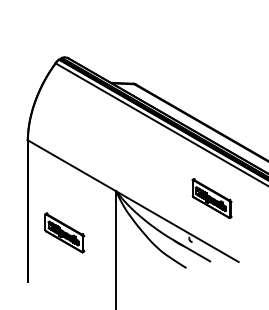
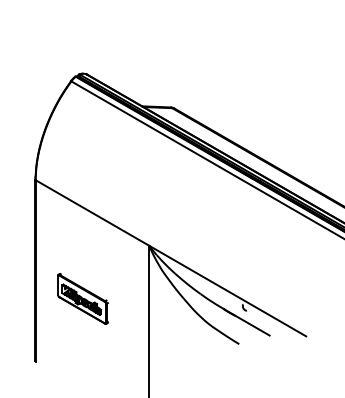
part: (211, 198) -> (271, 254), removed

